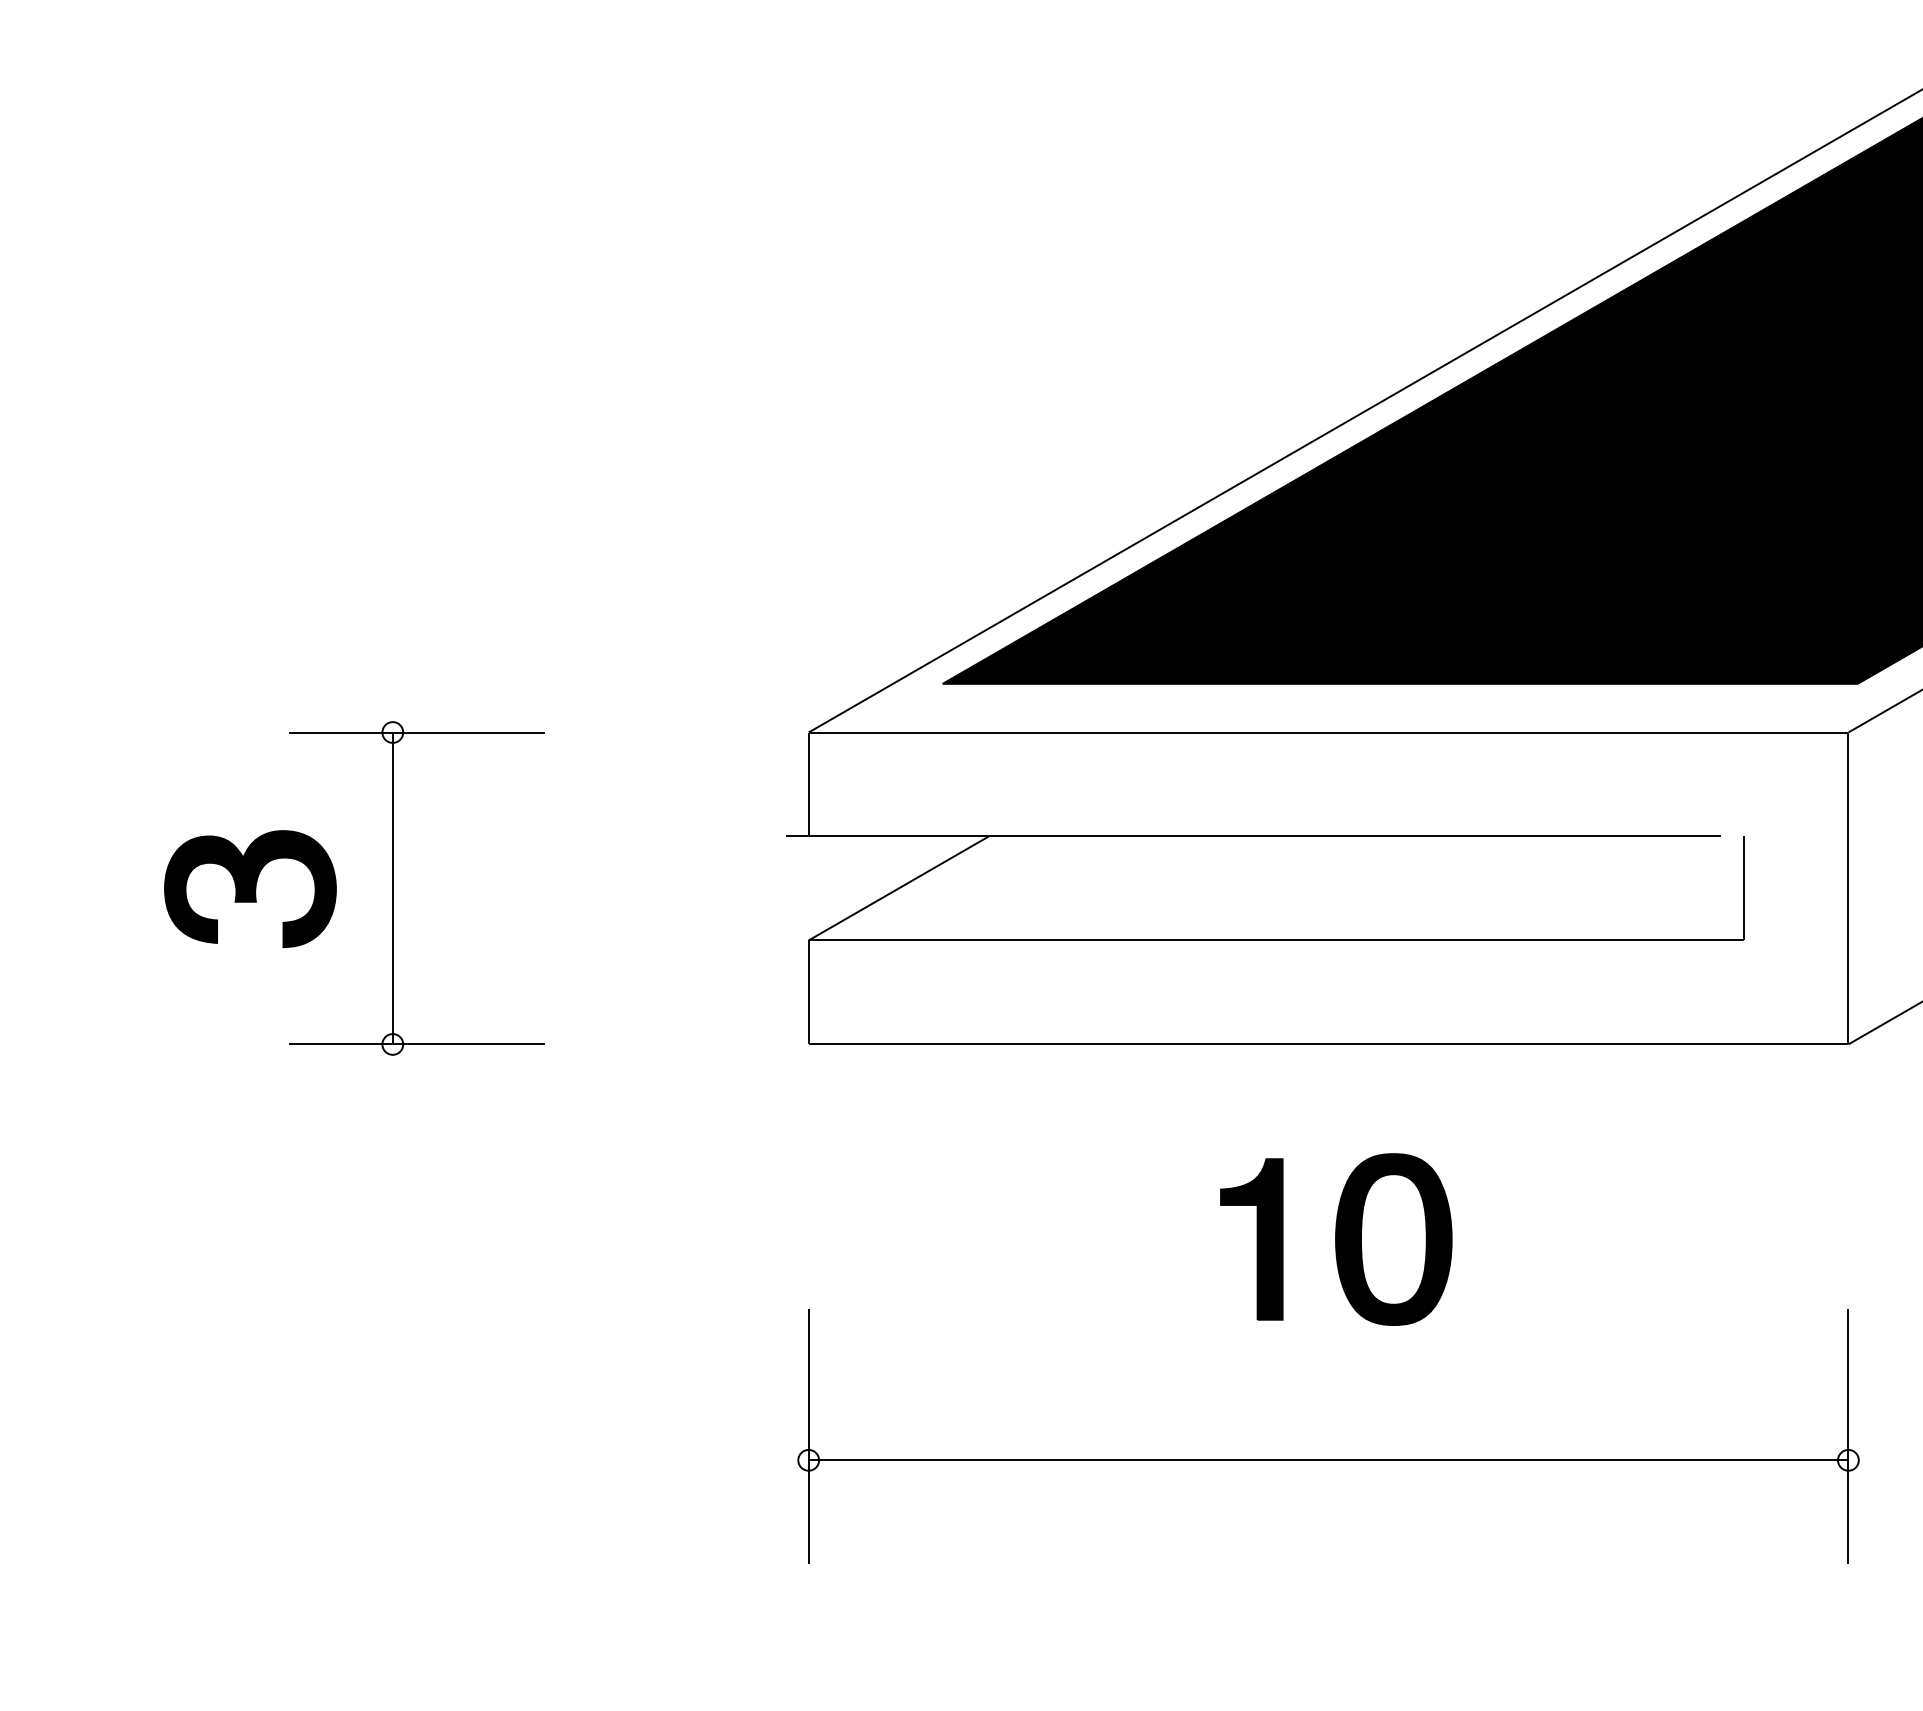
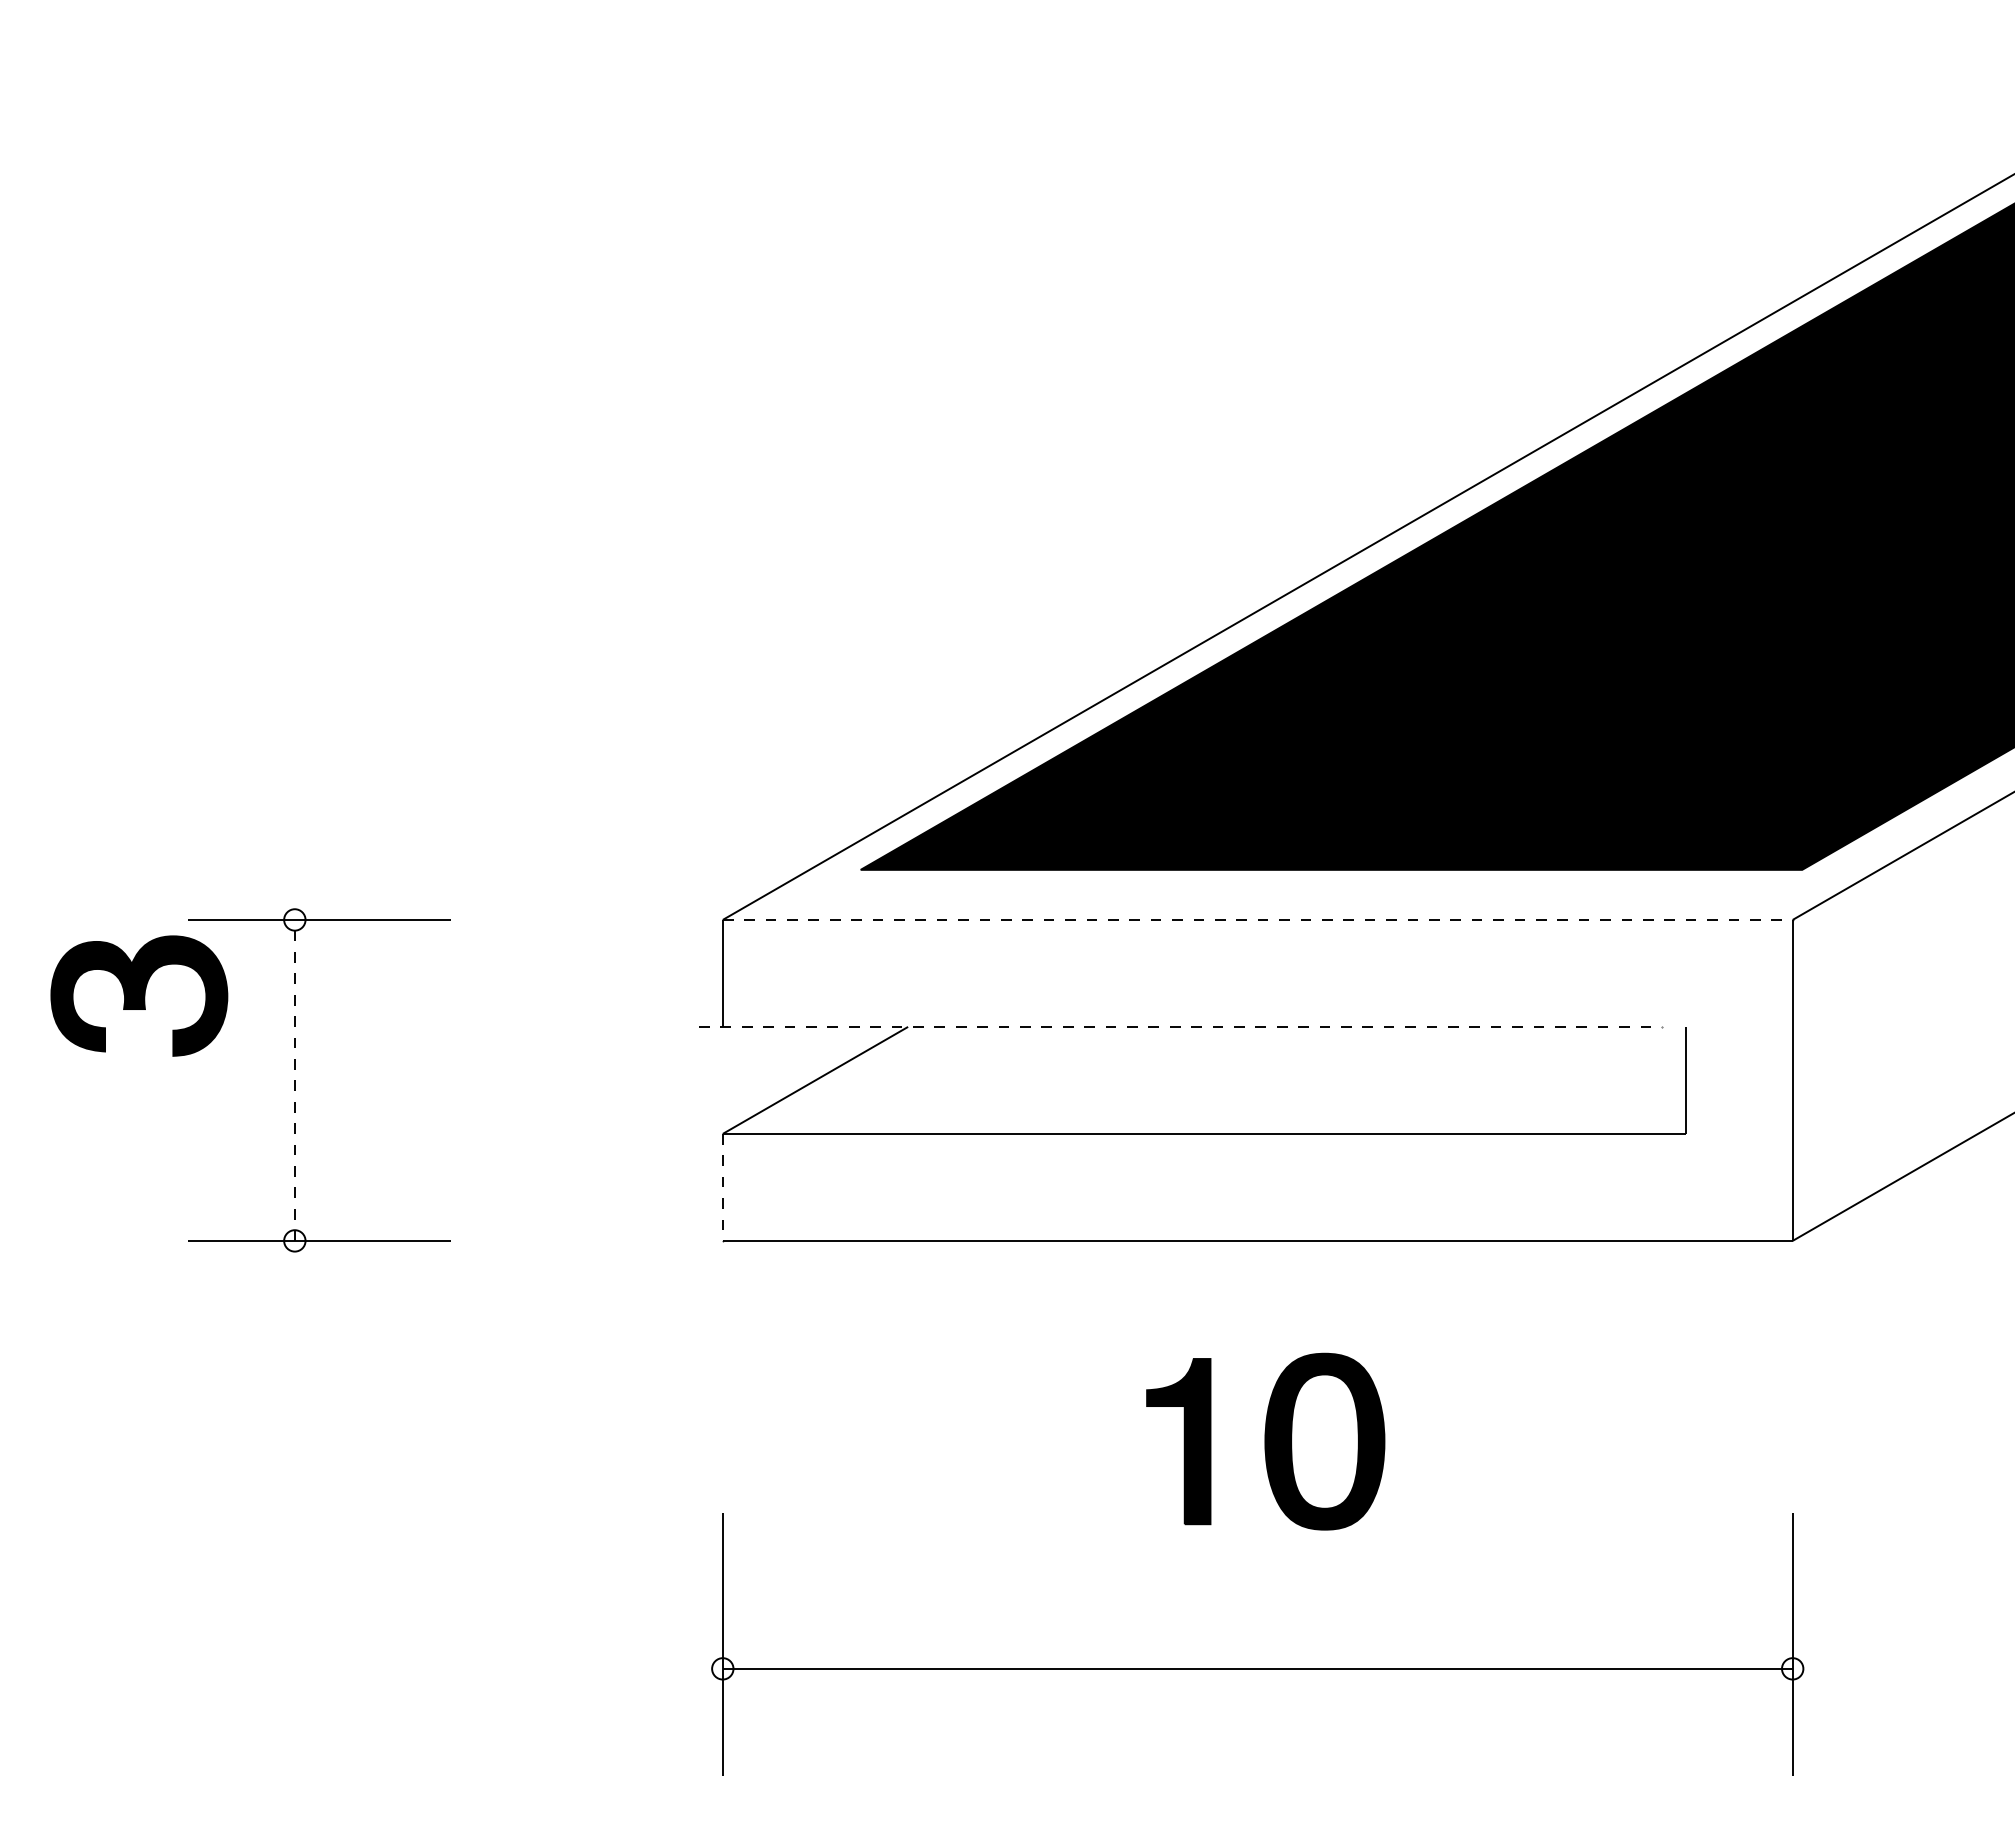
line: (1328, 732) -> (1257, 919), solid -> dashed
line: (1254, 836) -> (1181, 1026), solid -> dashed
line: (392, 887) -> (294, 1079), solid -> dashed
part: (250, 888) -> (139, 995), moved
line: (808, 992) -> (722, 1187), solid -> dashed

